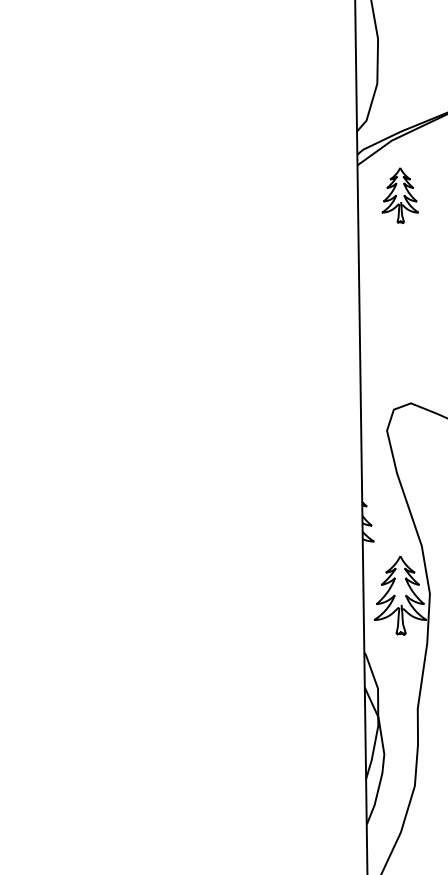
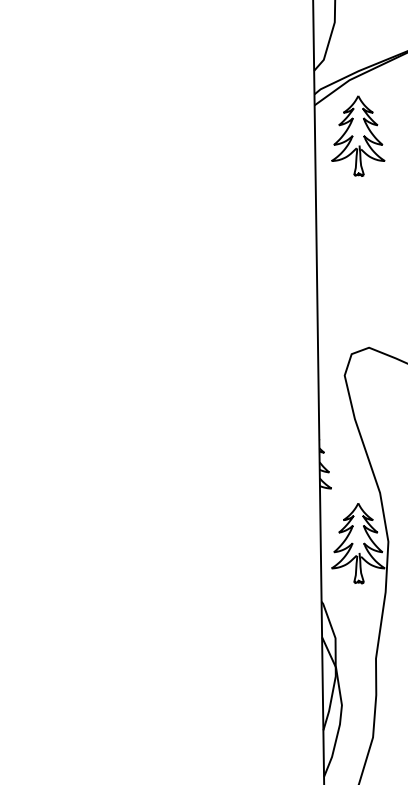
part: (399, 195) -> (357, 136), size x1.43

